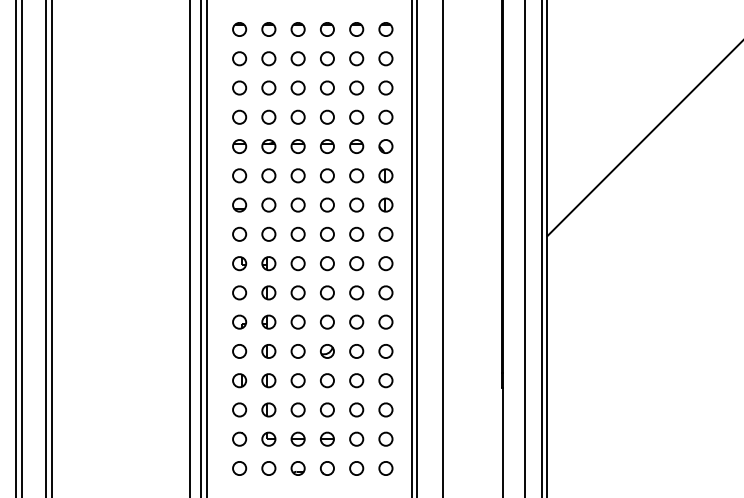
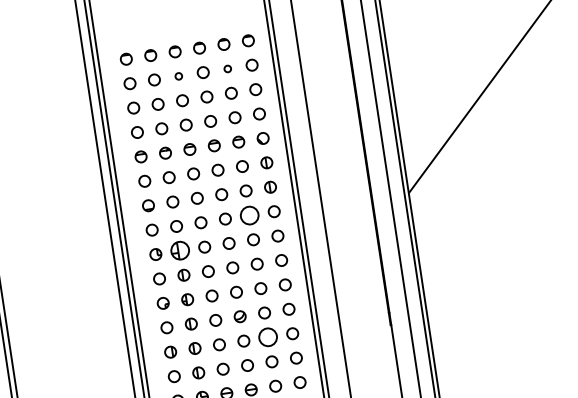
part: (297, 58) -> (178, 76), size x0.6
part: (356, 58) -> (227, 68), size x0.6
part: (356, 233) -> (249, 214), size x1.6
part: (268, 263) -> (179, 250), size x1.6
part: (356, 380) -> (268, 337), size x1.6

